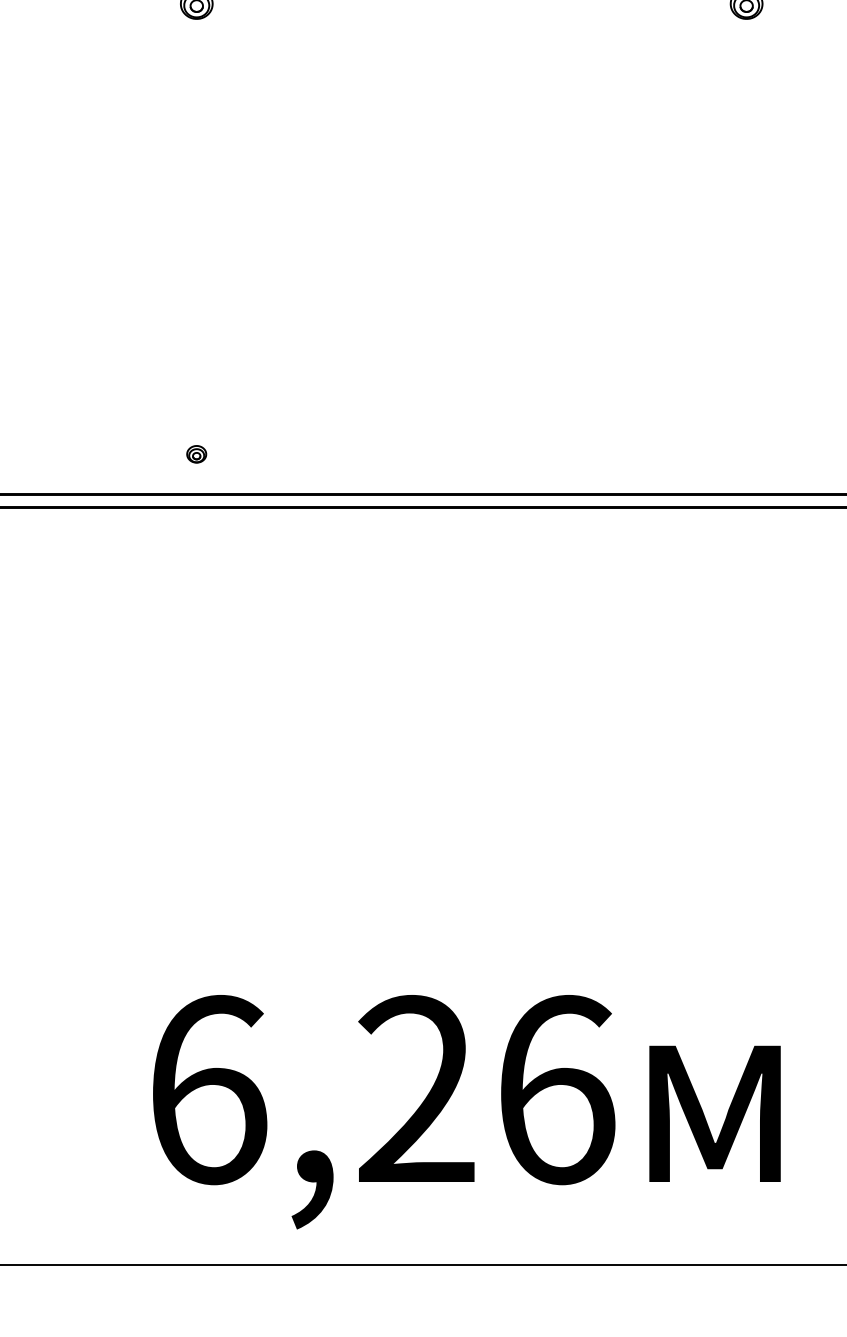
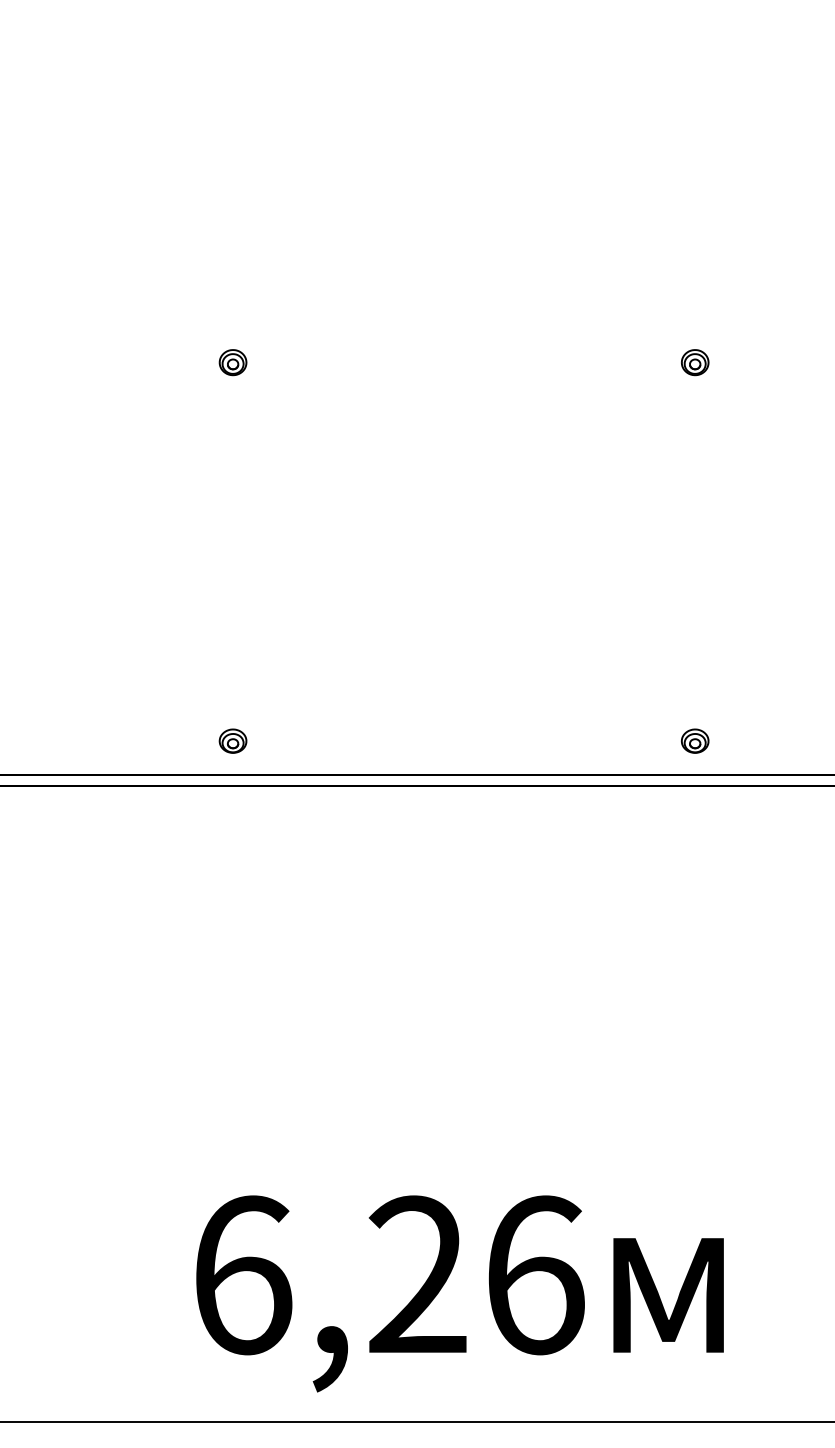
part: (196, 453) -> (232, 740), size x1.67
part: (745, 453) -> (694, 740), added

